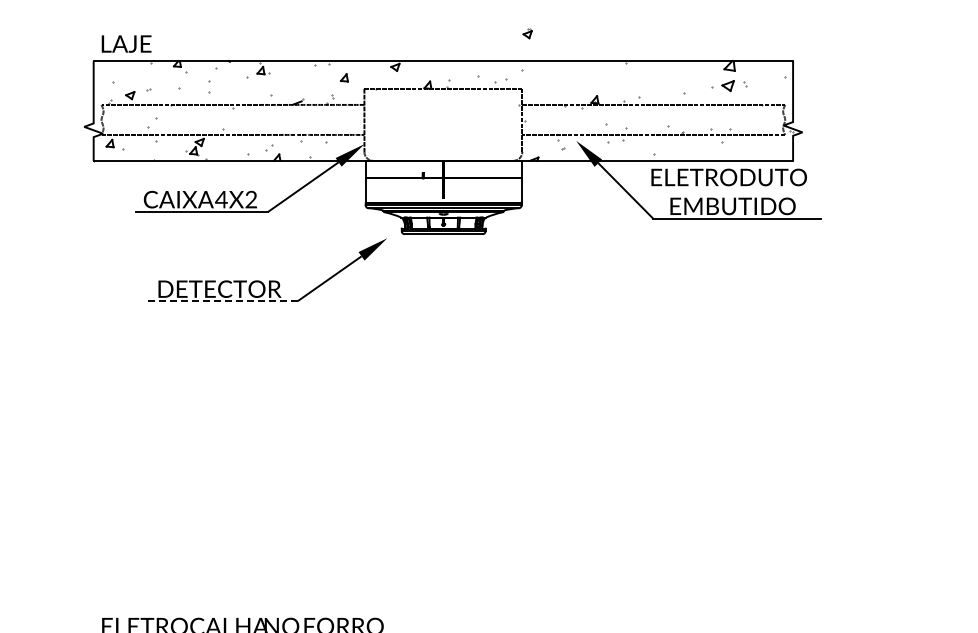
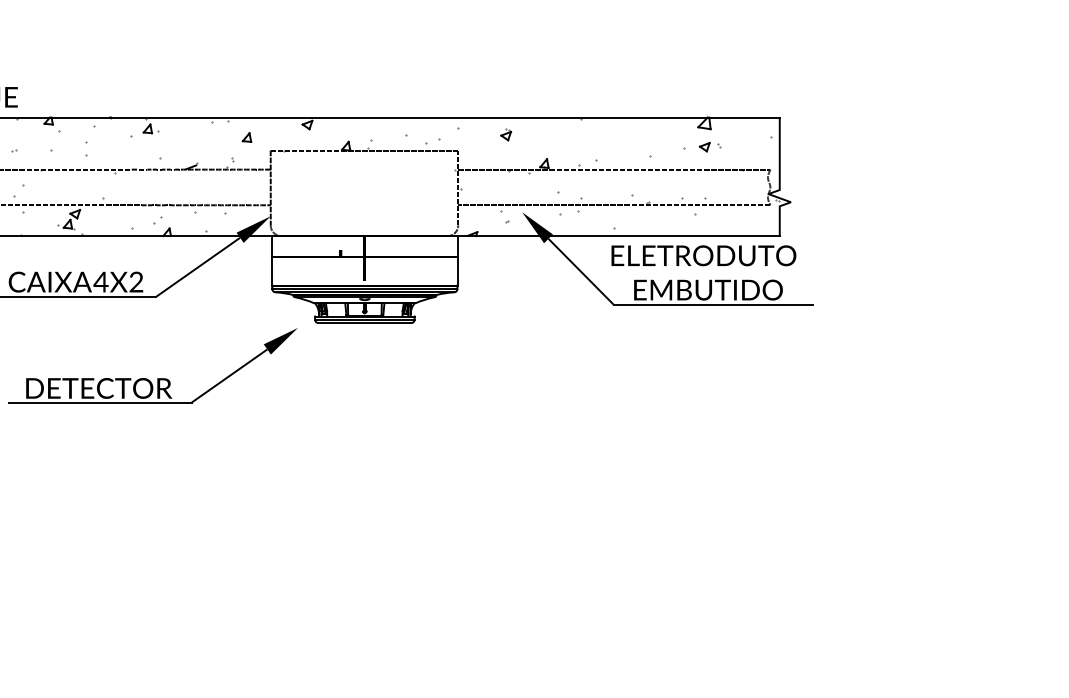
part: (527, 33) -> (505, 134), moved
part: (734, 85) -> (710, 146), size x0.71
line: (220, 301) -> (99, 403), dashed -> solid

